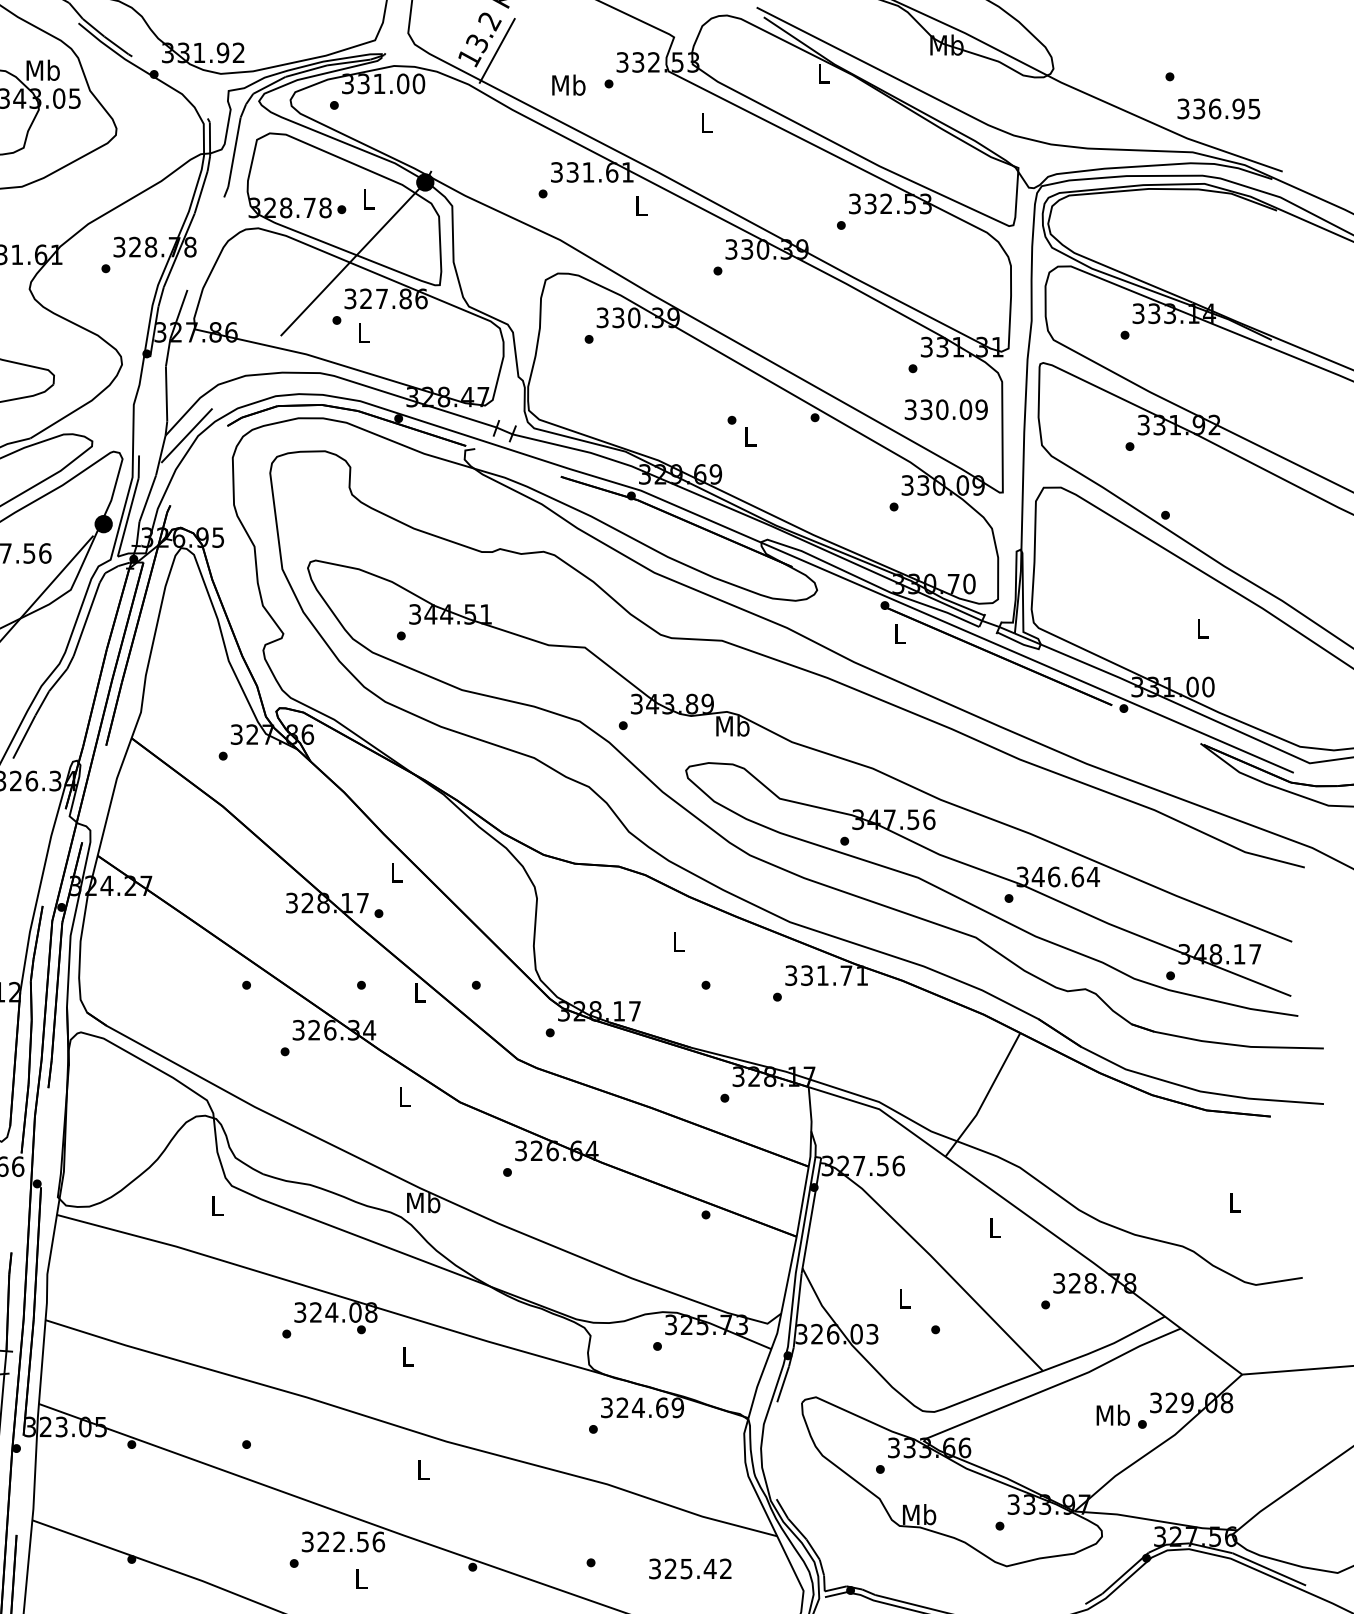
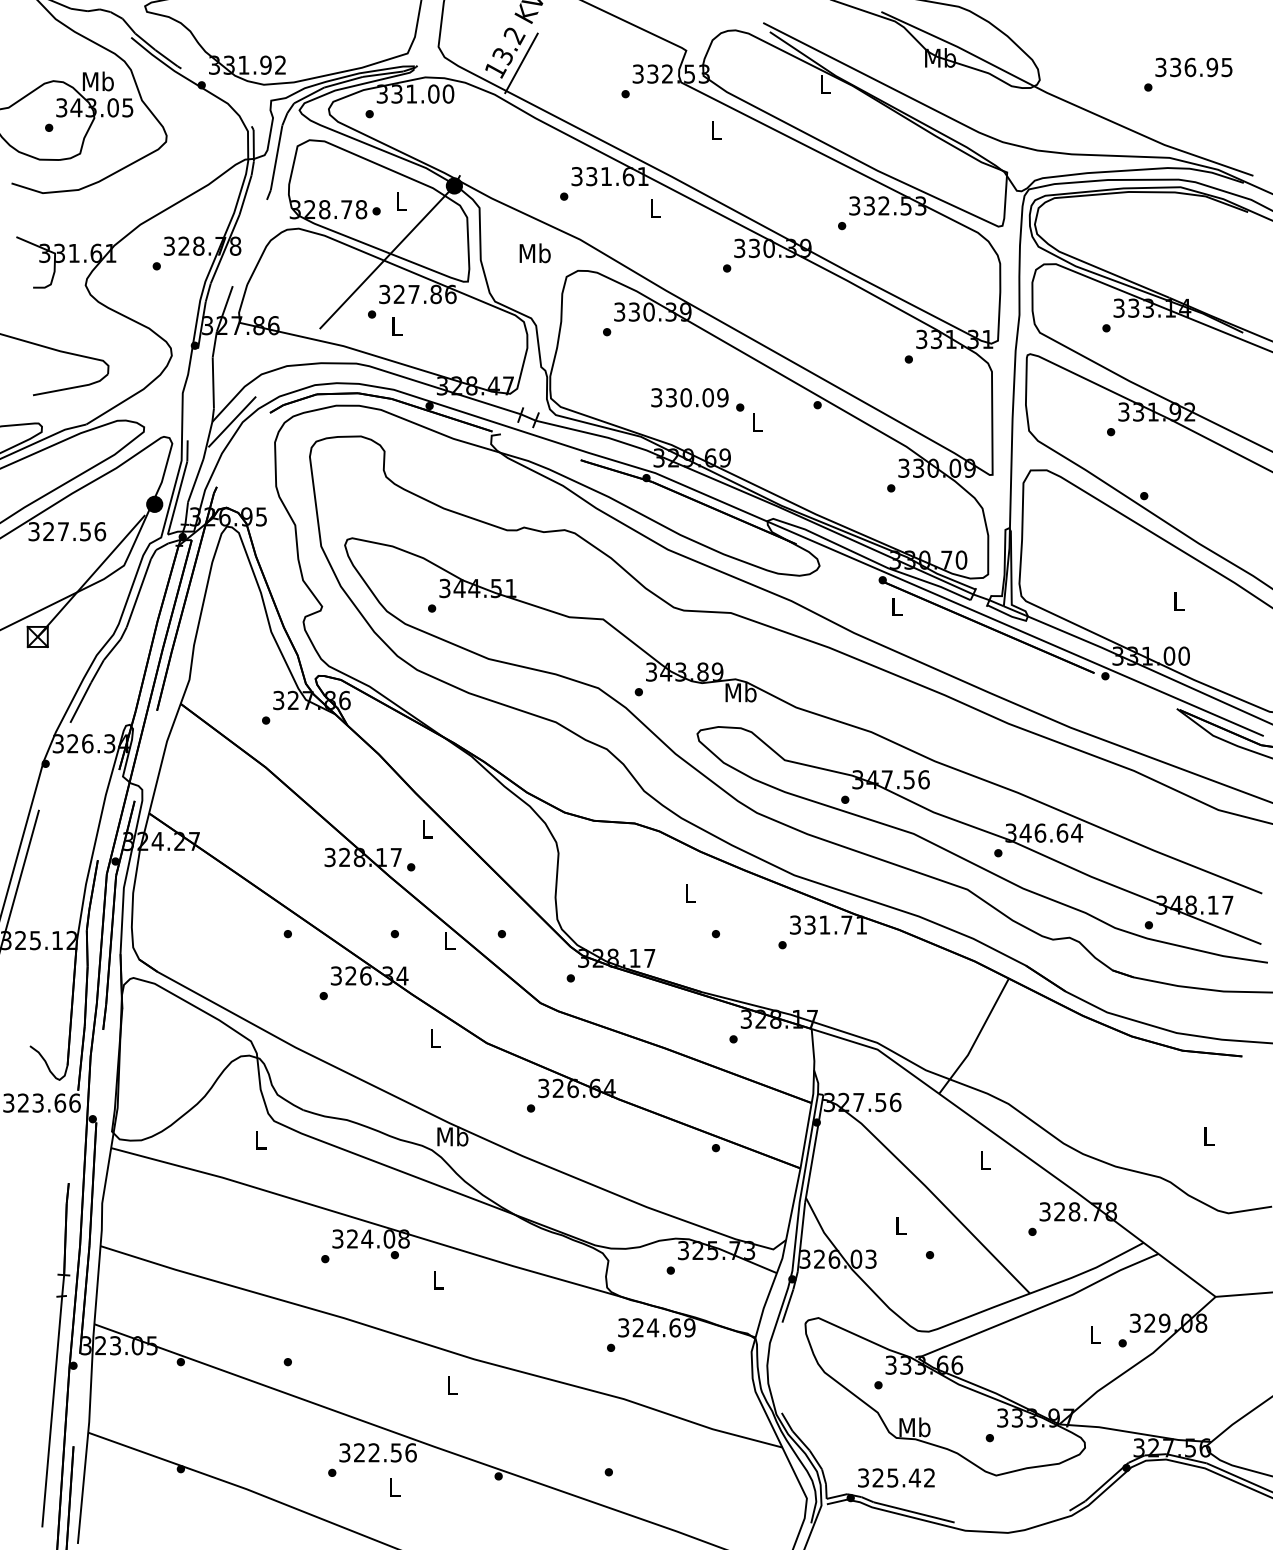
text: (568, 85) -> (534, 253), moved
text: (1218, 109) -> (1193, 67), moved
text: (945, 409) -> (689, 397), moved
text: (1113, 1414) -> (1095, 1334), Mb -> L
text: (690, 1568) -> (896, 1477), moved

